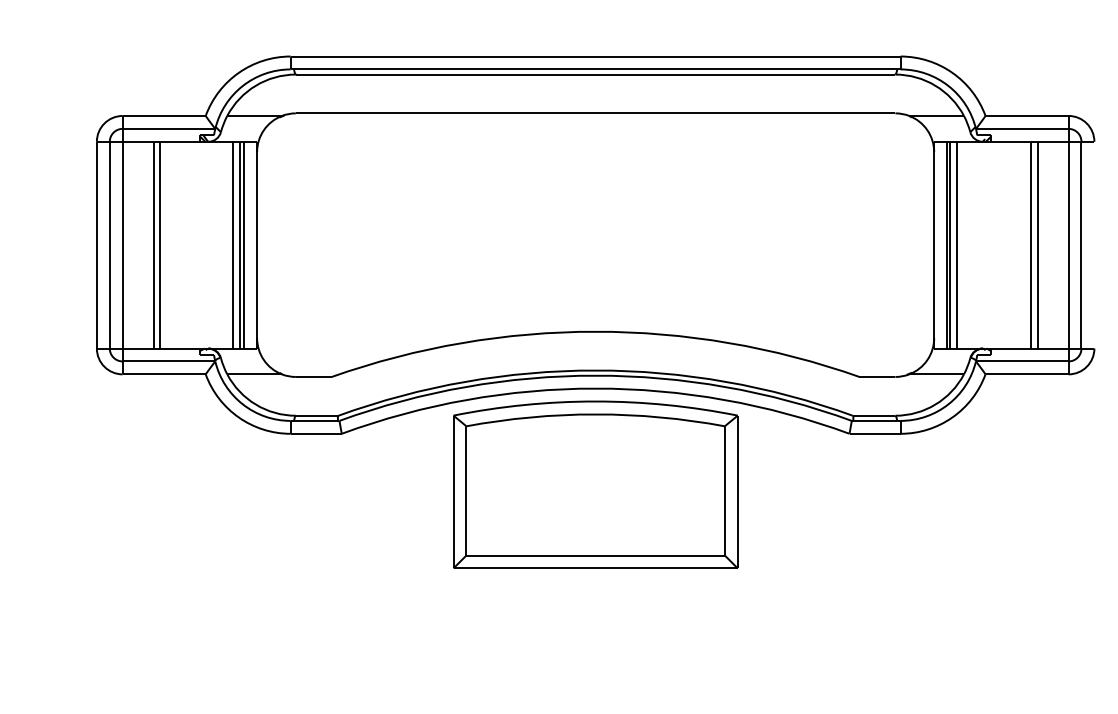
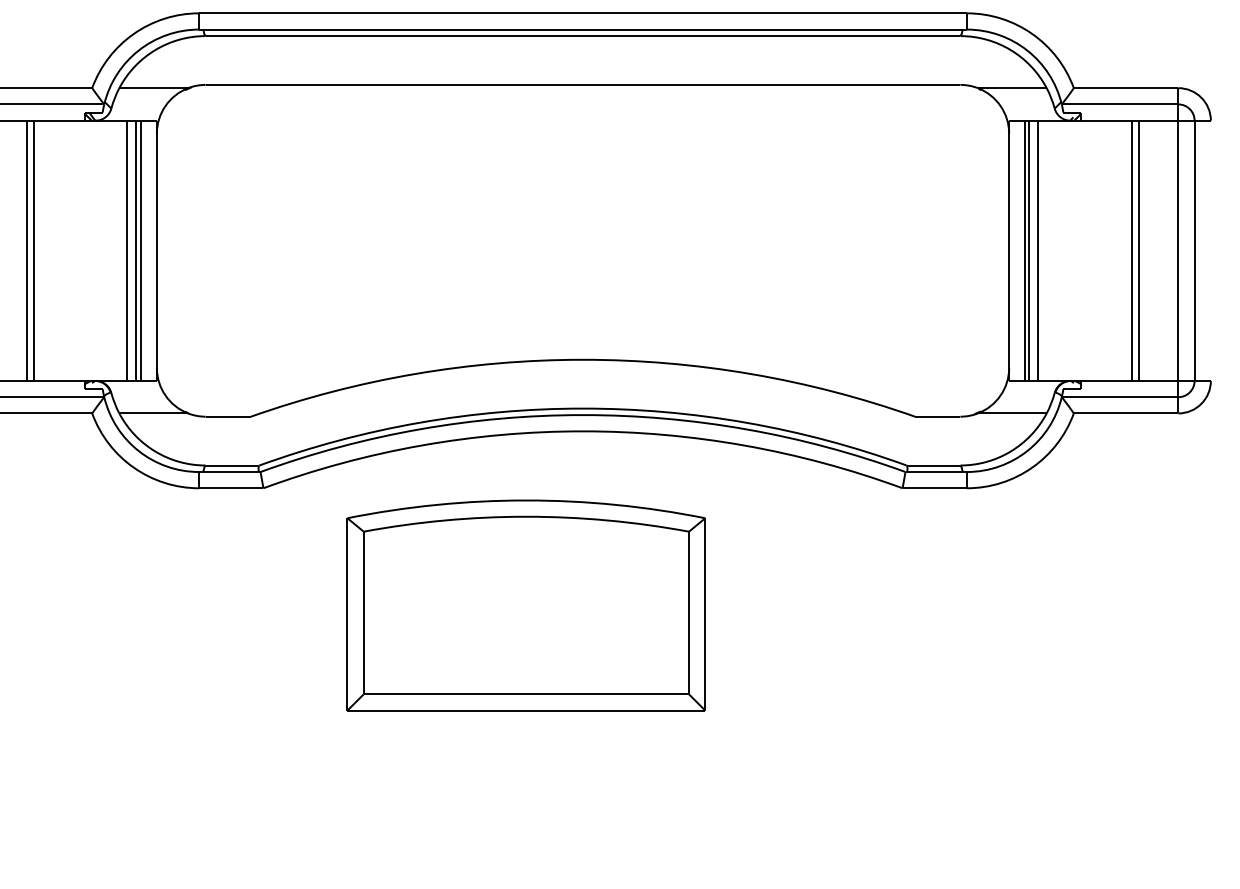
part: (595, 484) -> (526, 604), moved

